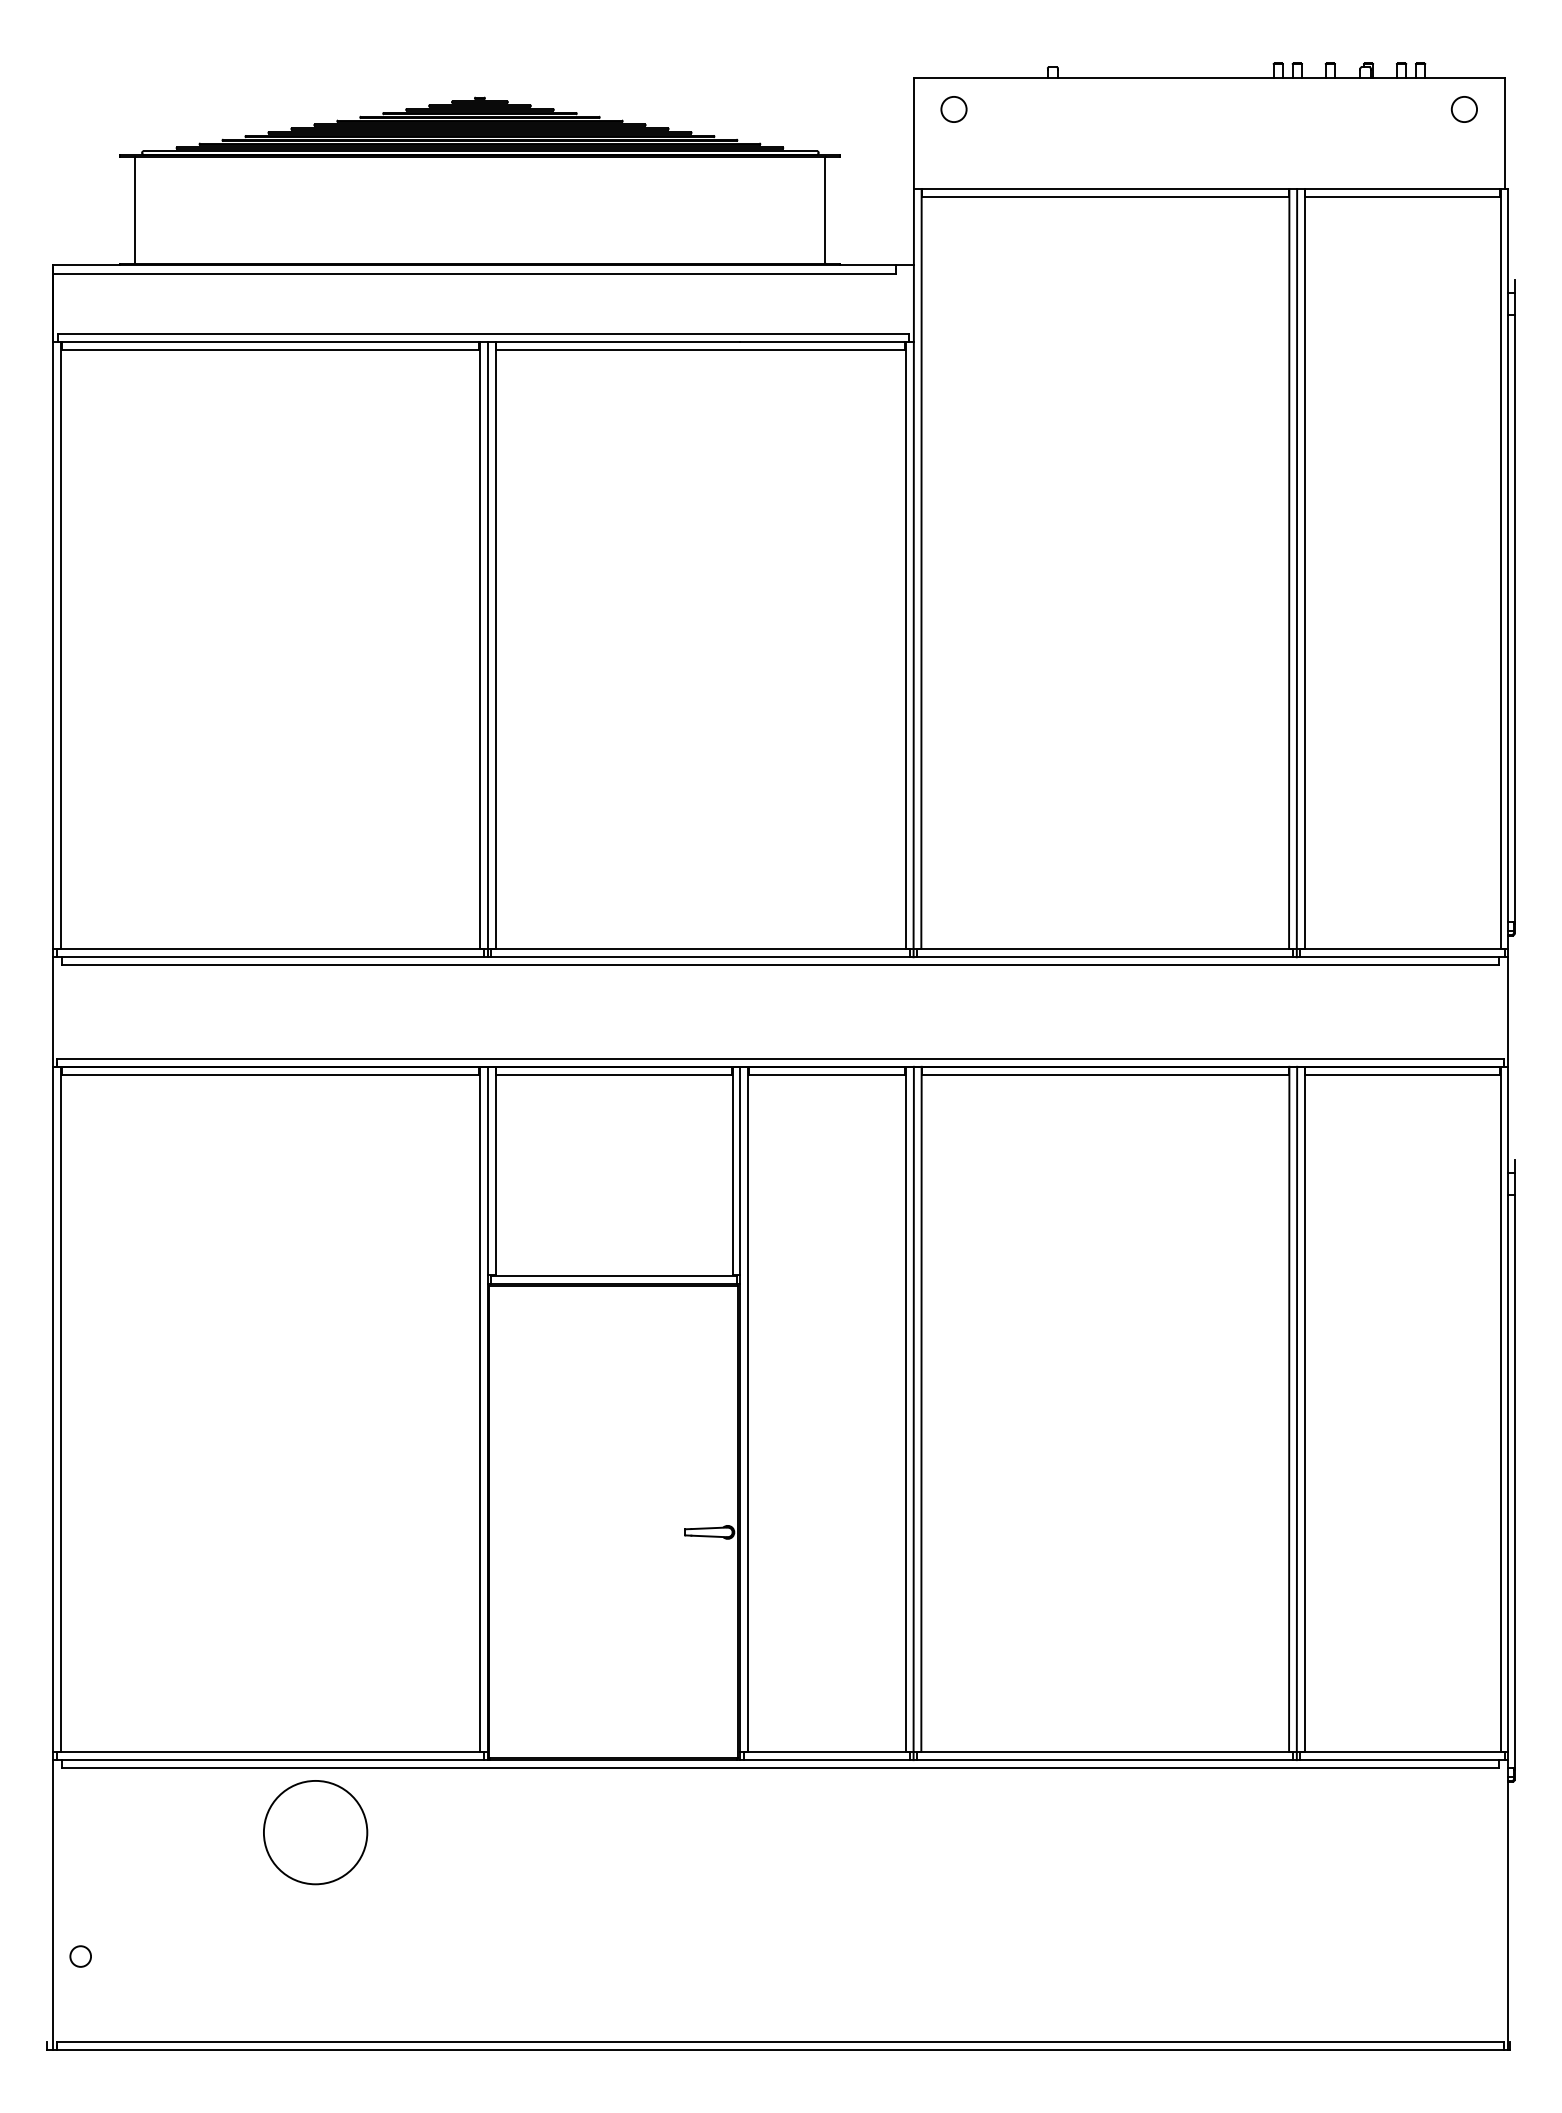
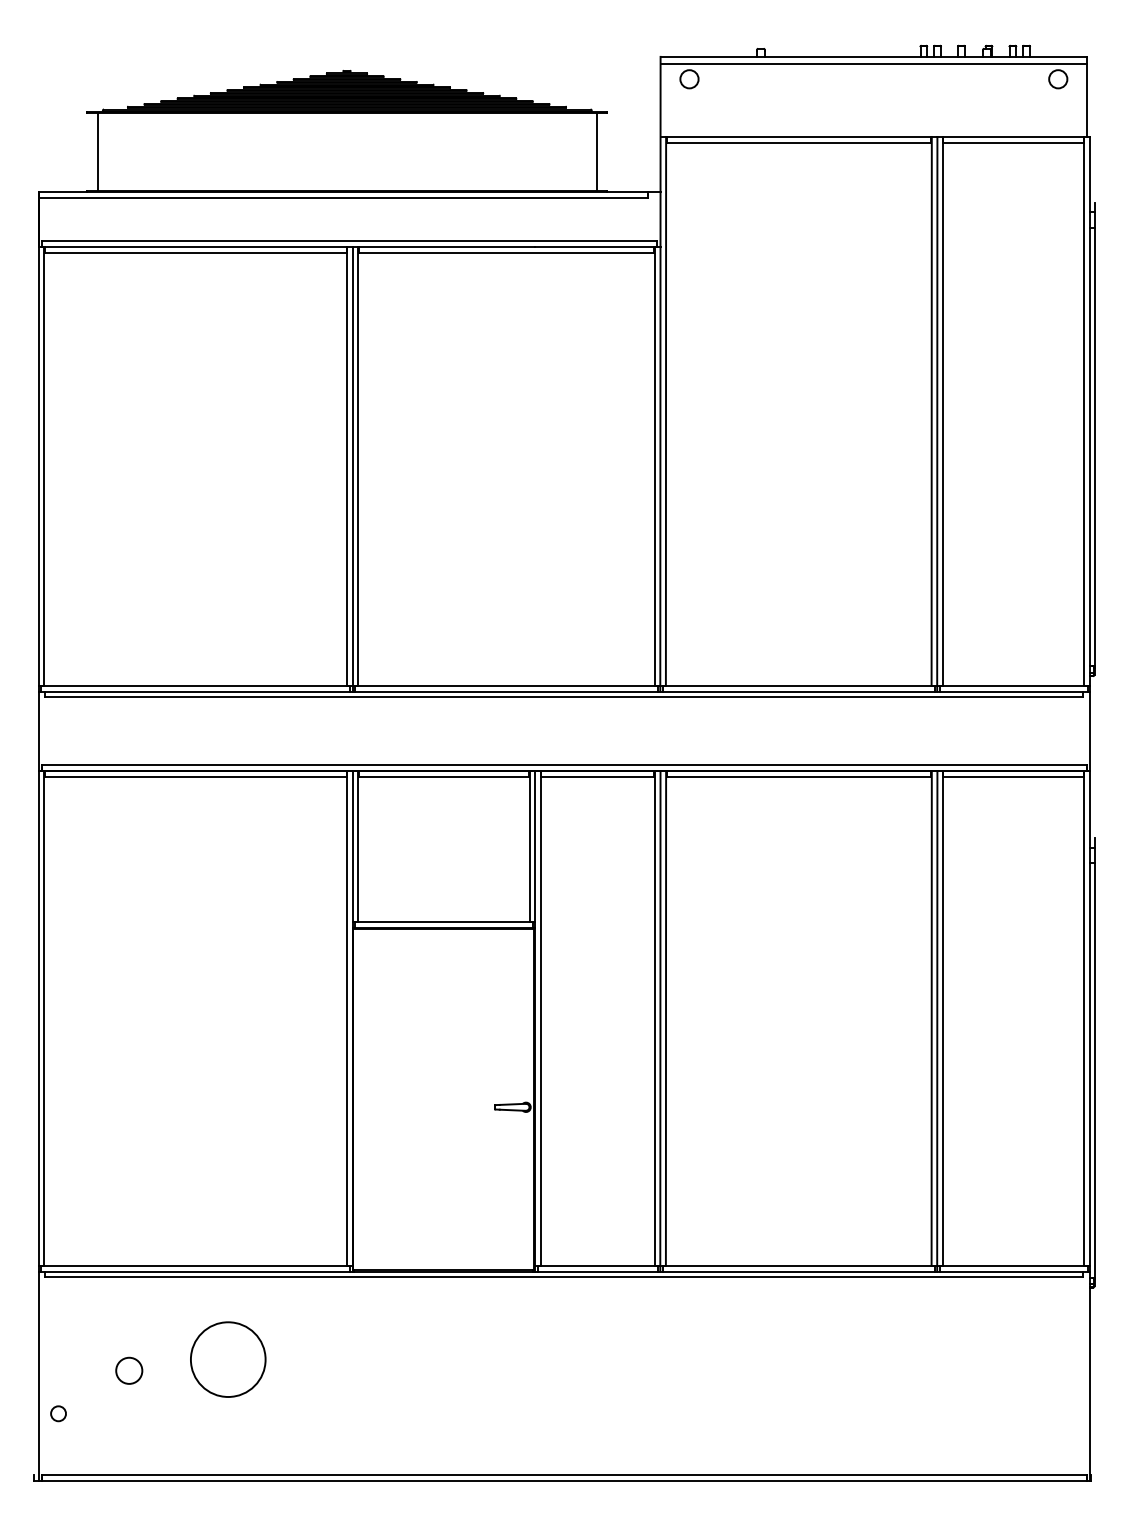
line: (1209, 88) -> (874, 64), added
circle: (315, 1832) -> (228, 1359), moved
circle: (178, 1897) -> (129, 1371), added

